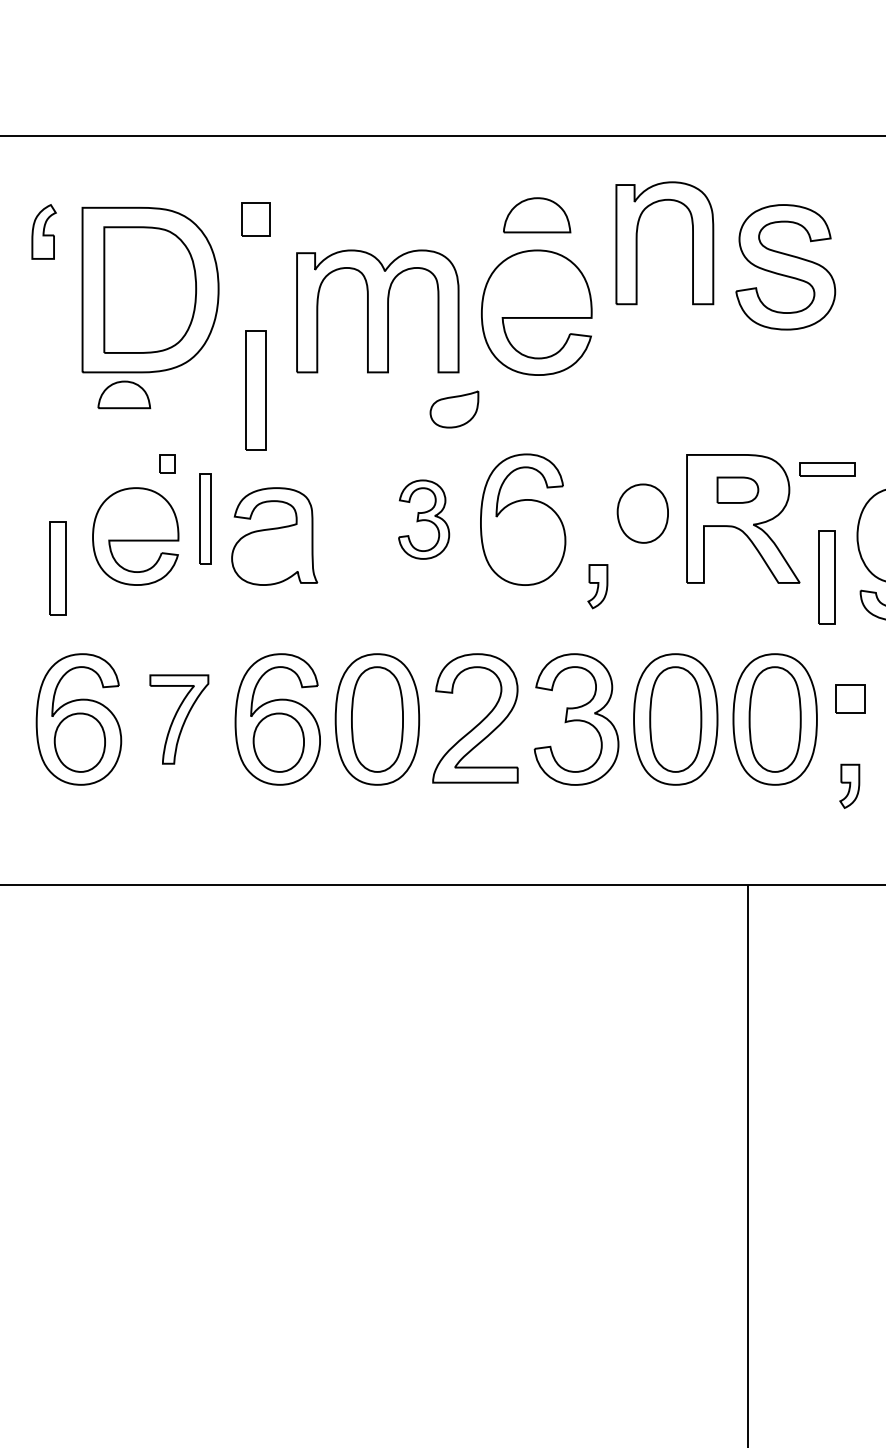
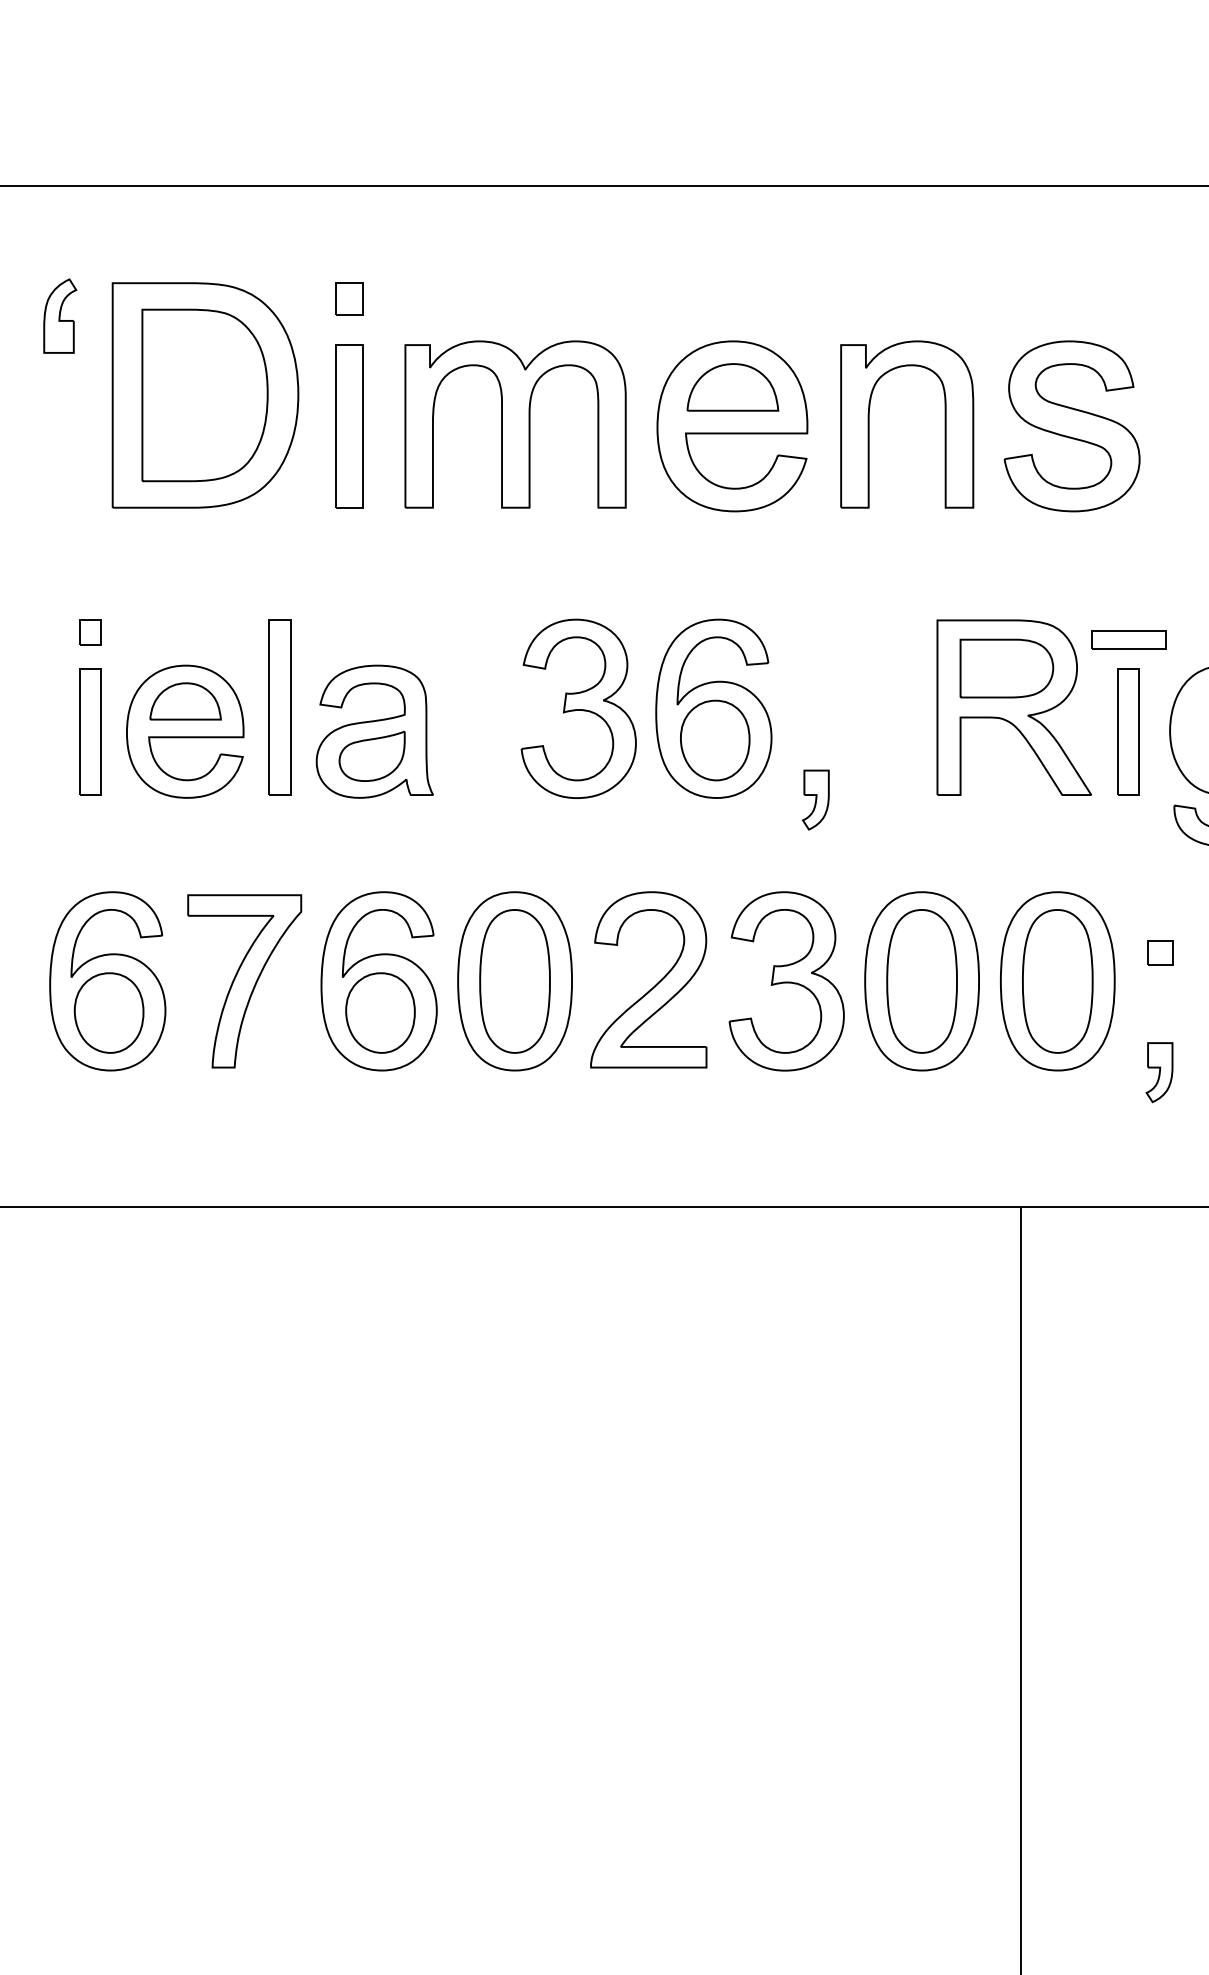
part: (536, 215) -> (732, 387), moved
part: (256, 219) -> (349, 298), size x0.71
part: (692, 243) -> (944, 424), moved
part: (785, 267) -> (1071, 426), moved
part: (256, 390) -> (349, 426), moved
part: (124, 394) -> (185, 701), moved
part: (453, 408) -> (371, 755), moved
part: (167, 463) -> (90, 632), moved
part: (737, 490) -> (1006, 668), size x1.67
part: (643, 513) -> (715, 740), moved
part: (204, 518) -> (279, 707), size x1.43
part: (423, 519) -> (578, 708), size x1.67
part: (57, 568) -> (90, 731), moved
part: (827, 577) -> (1128, 731), moved
part: (850, 698) -> (1160, 952), size x0.62
part: (179, 719) -> (244, 981), size x1.43

